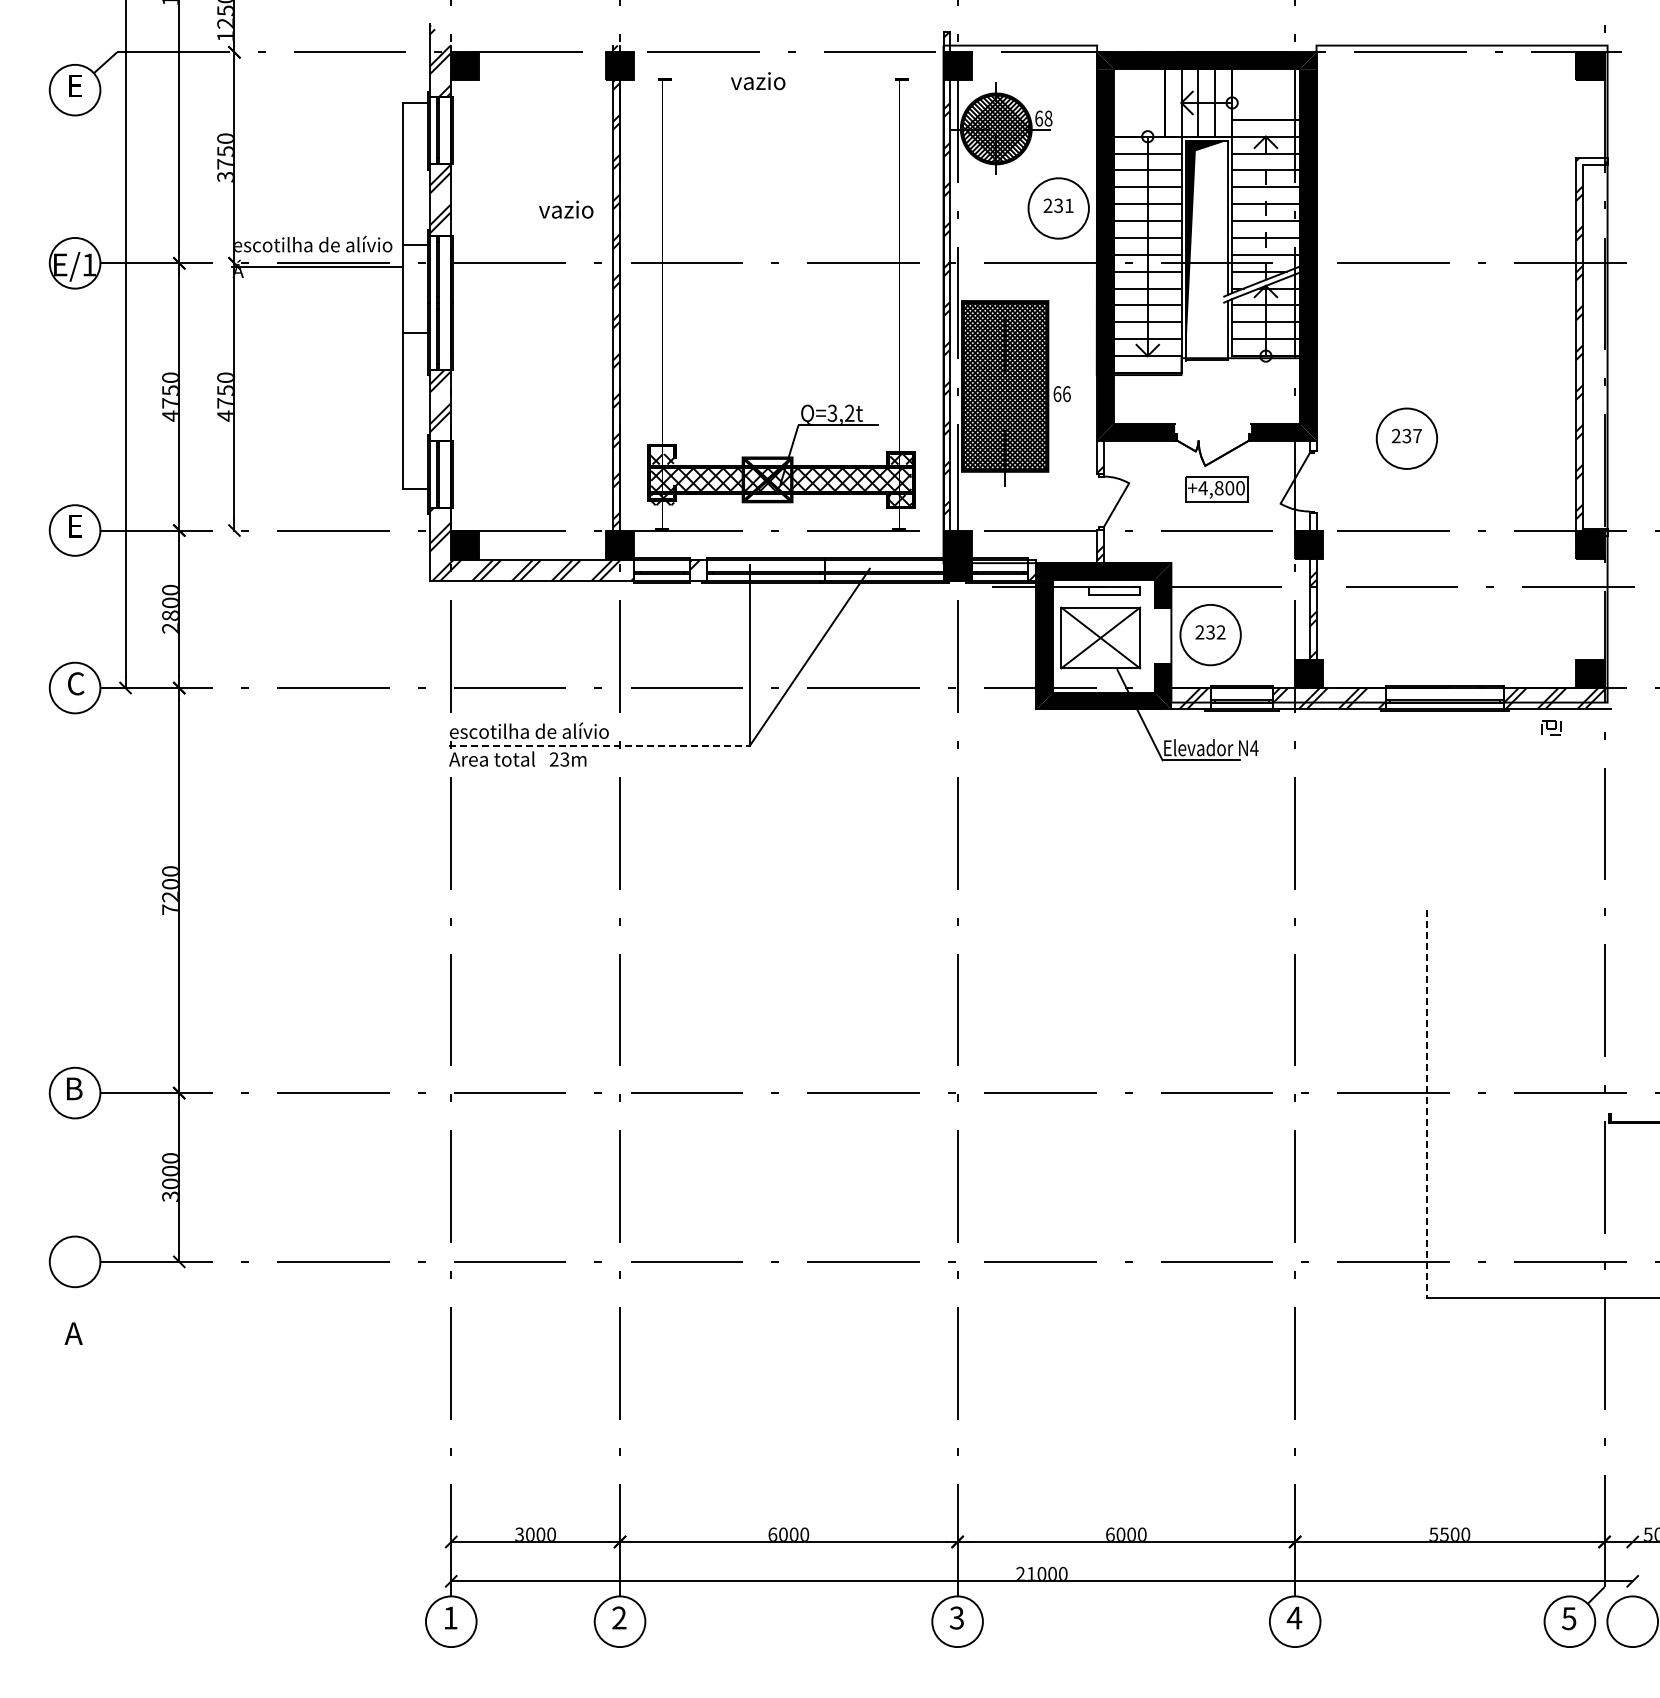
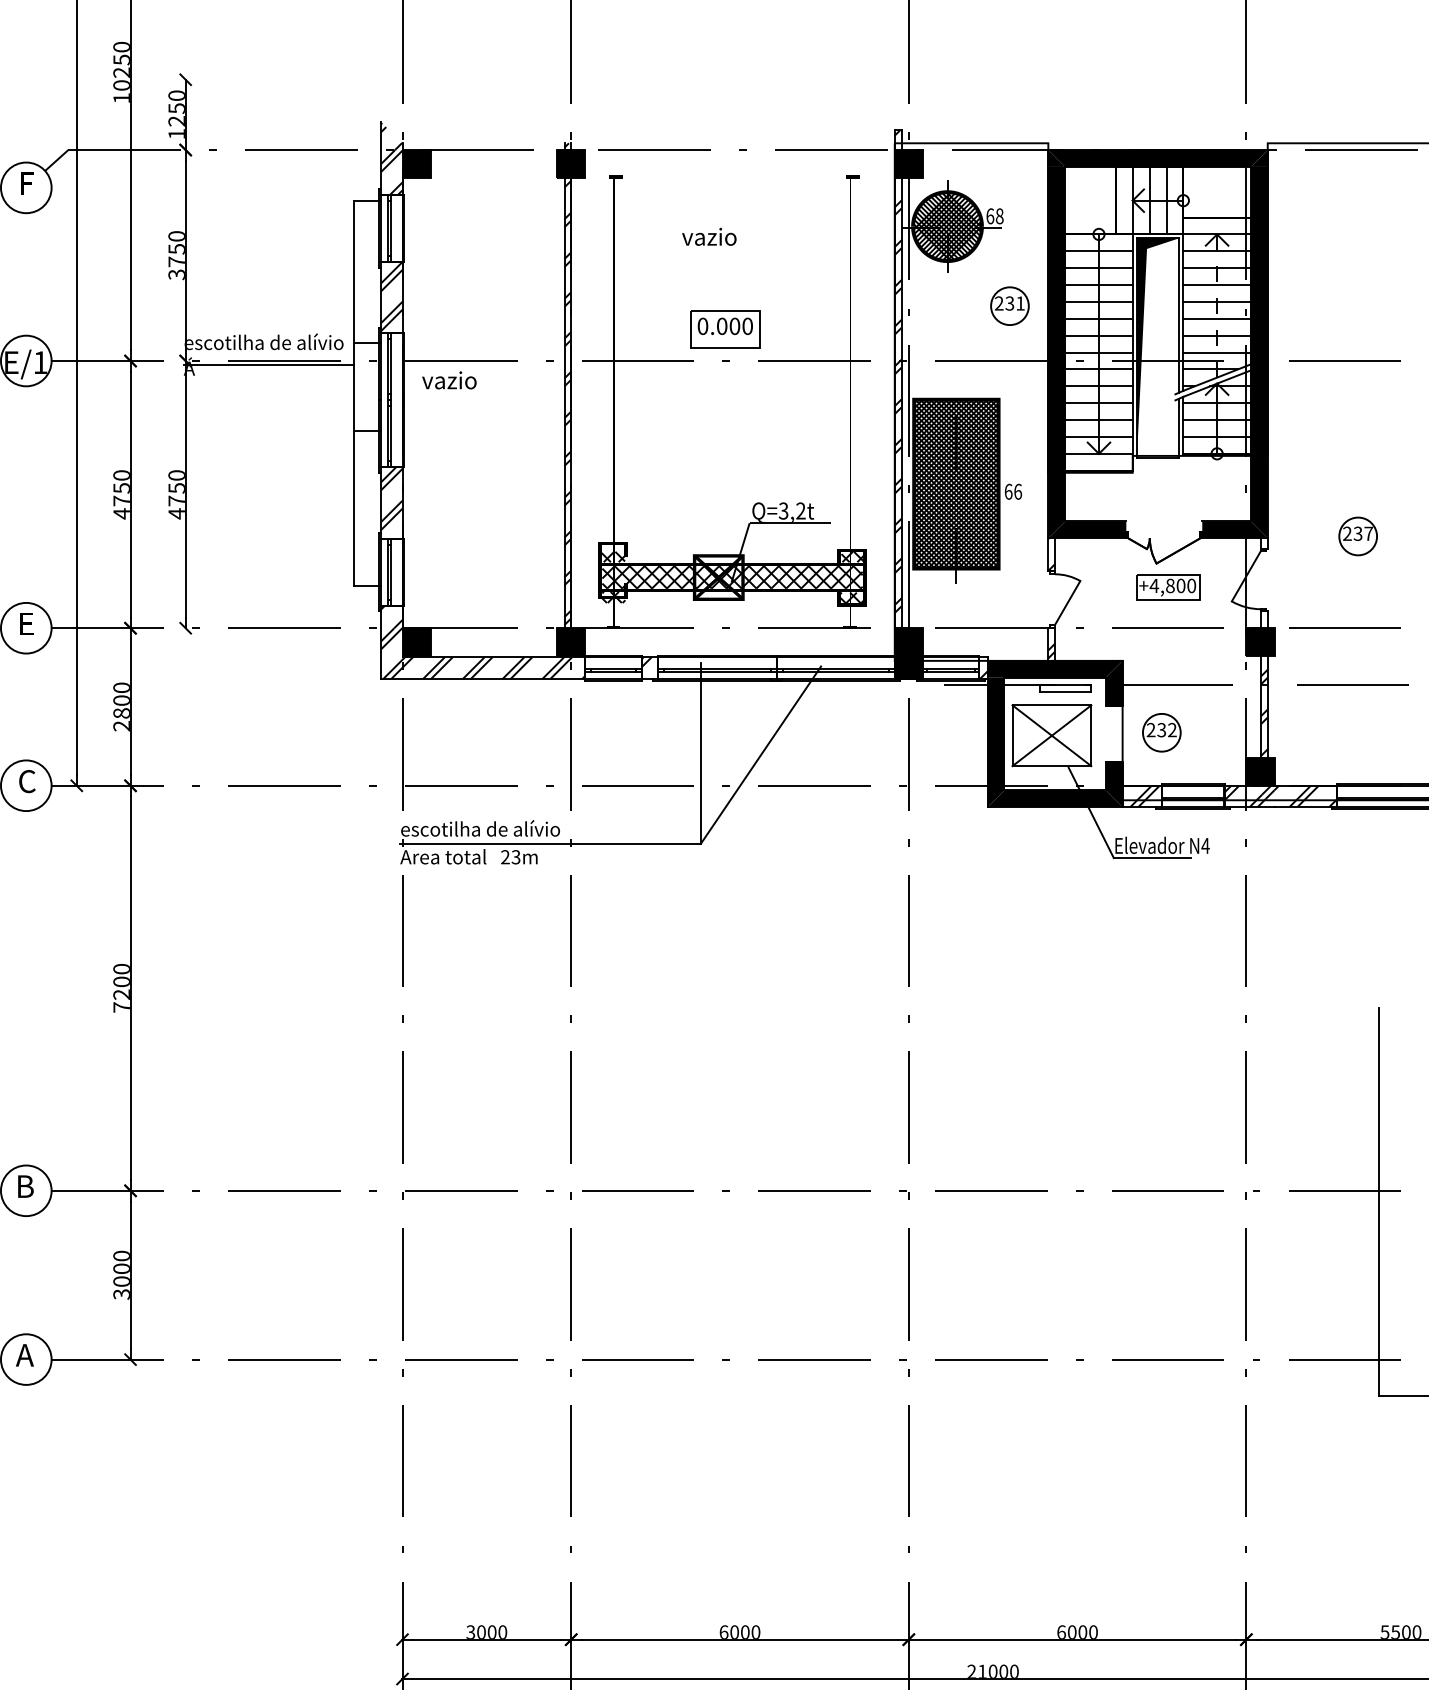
text: (758, 81) -> (709, 237), moved
text: (75, 85) -> (26, 183), E -> F
circle: (1058, 208) -> (1009, 306), size x0.62
text: (566, 209) -> (449, 380), moved
part: (774, 231) -> (725, 329), added
circle: (1406, 438) -> (1357, 536), size x0.62
circle: (1210, 634) -> (1161, 732), size x0.62
line: (599, 745) -> (550, 843), dashed -> solid
line: (1427, 1104) -> (1378, 1202), dashed -> solid
text: (73, 1333) -> (24, 1355), moved

